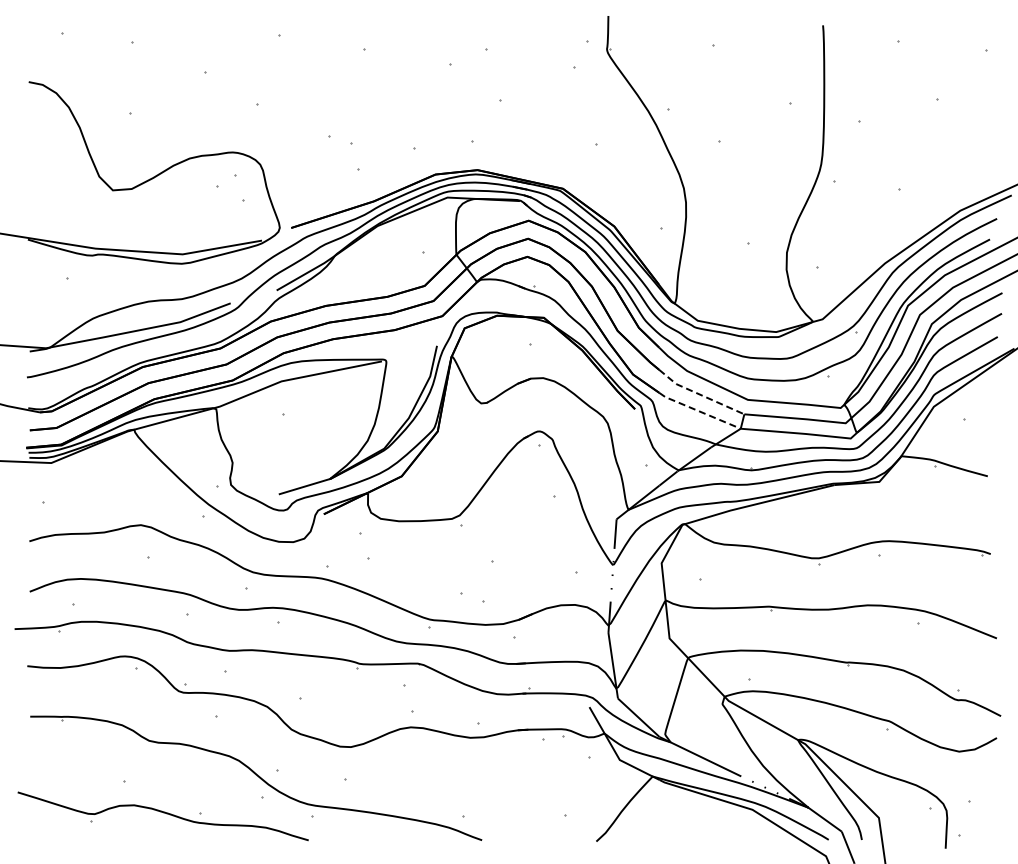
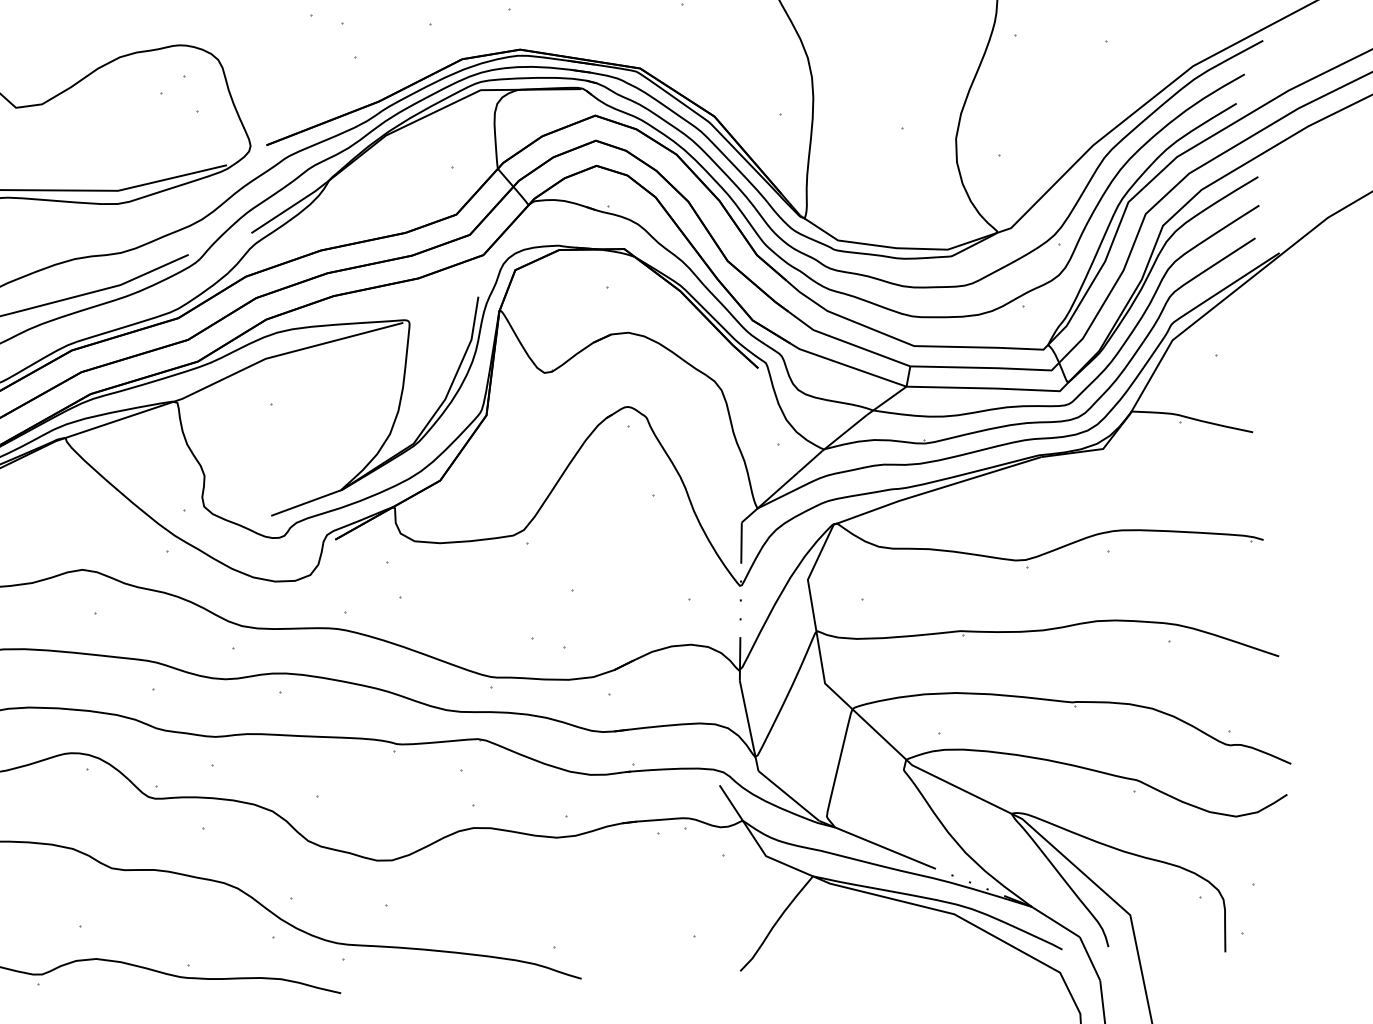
line: (699, 394) -> (846, 342), dashed -> solid
line: (699, 411) -> (847, 366), dashed -> solid

